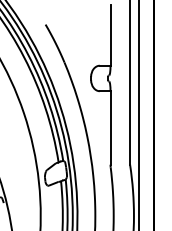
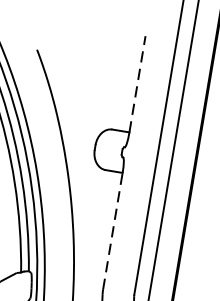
line: (110, 34) -> (137, 82), solid -> dashed
line: (110, 127) -> (112, 230), solid -> dashed

